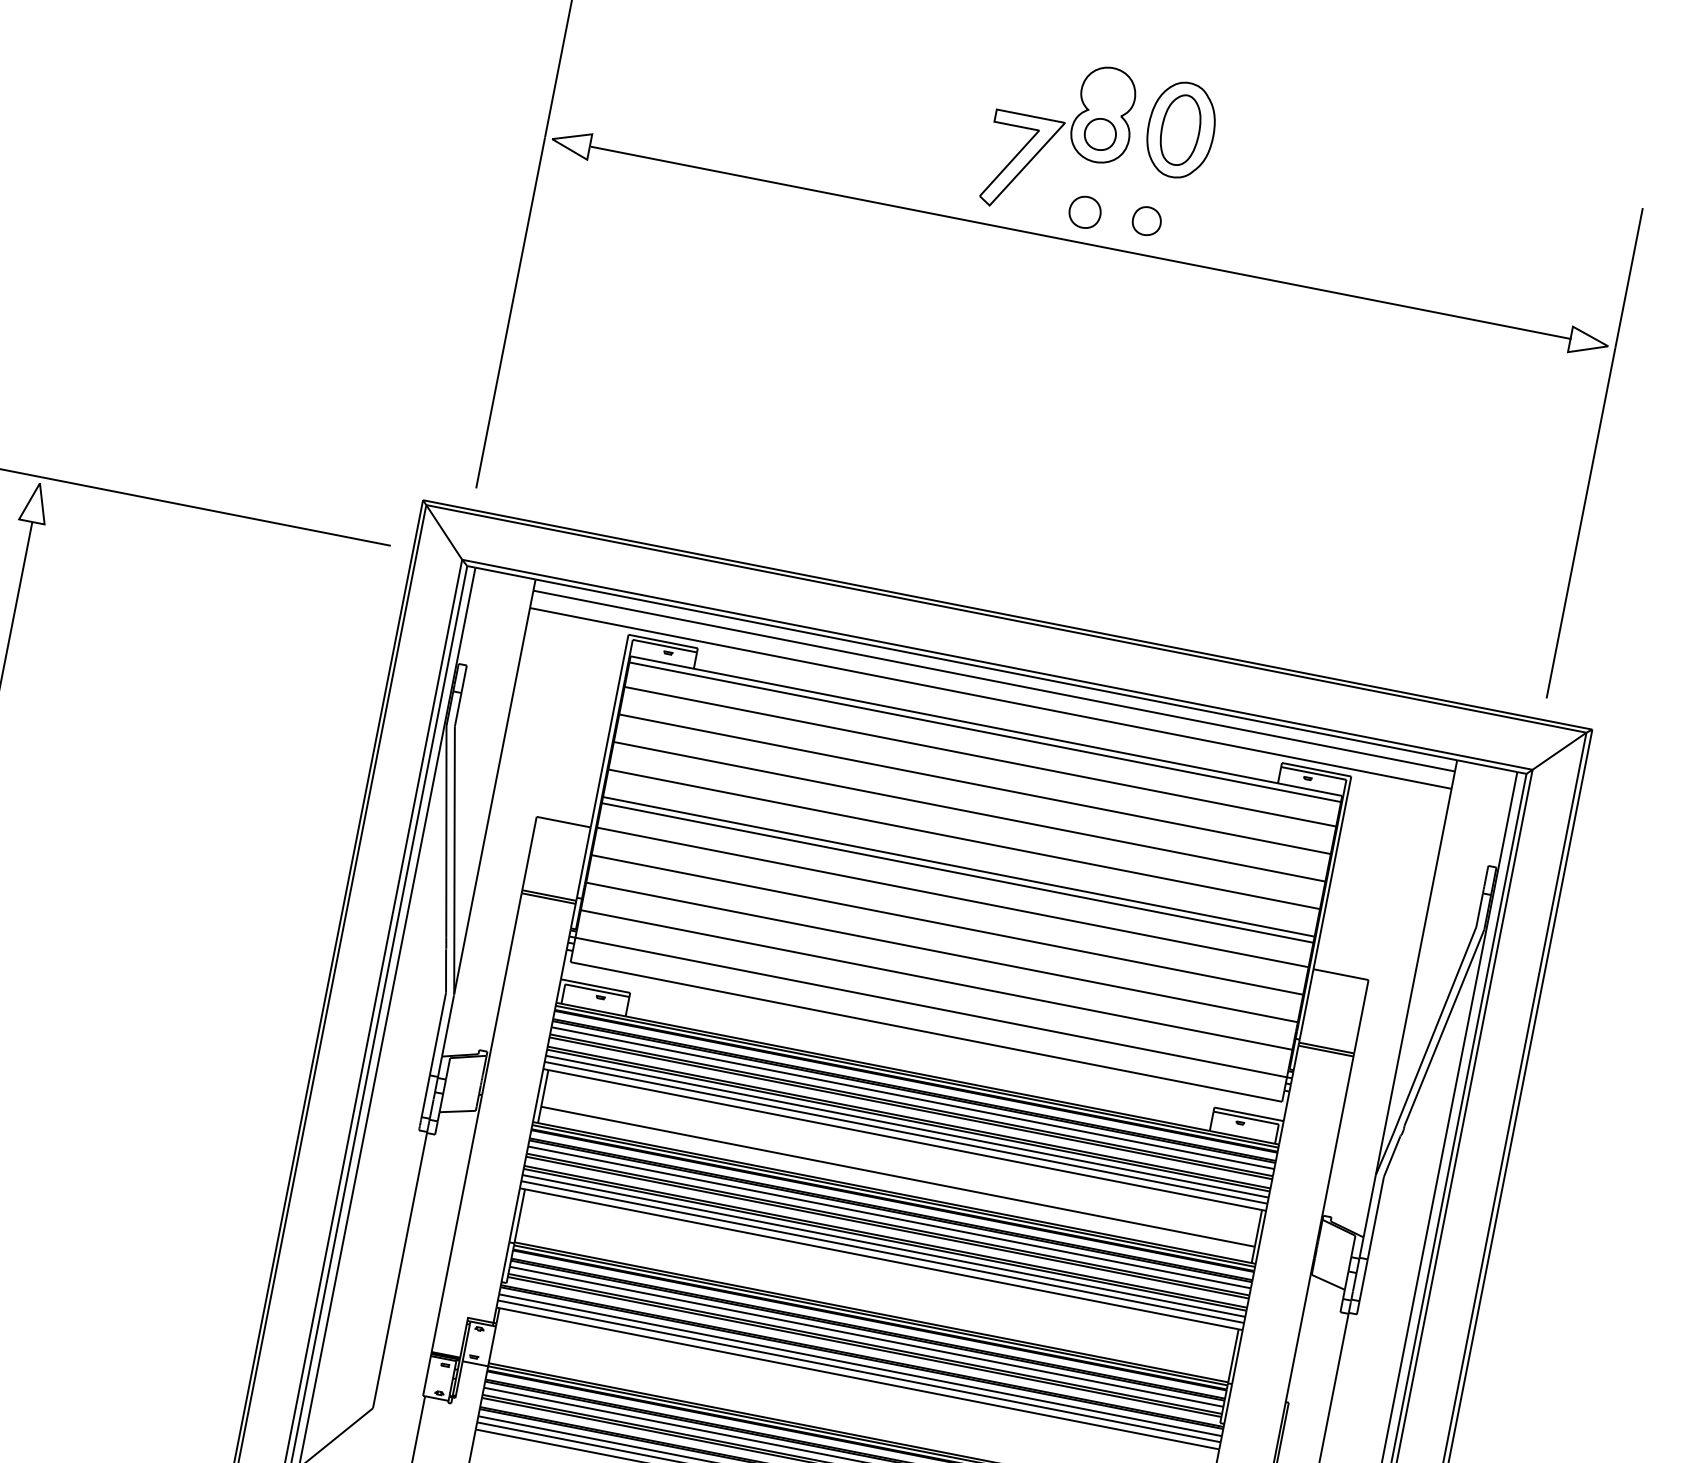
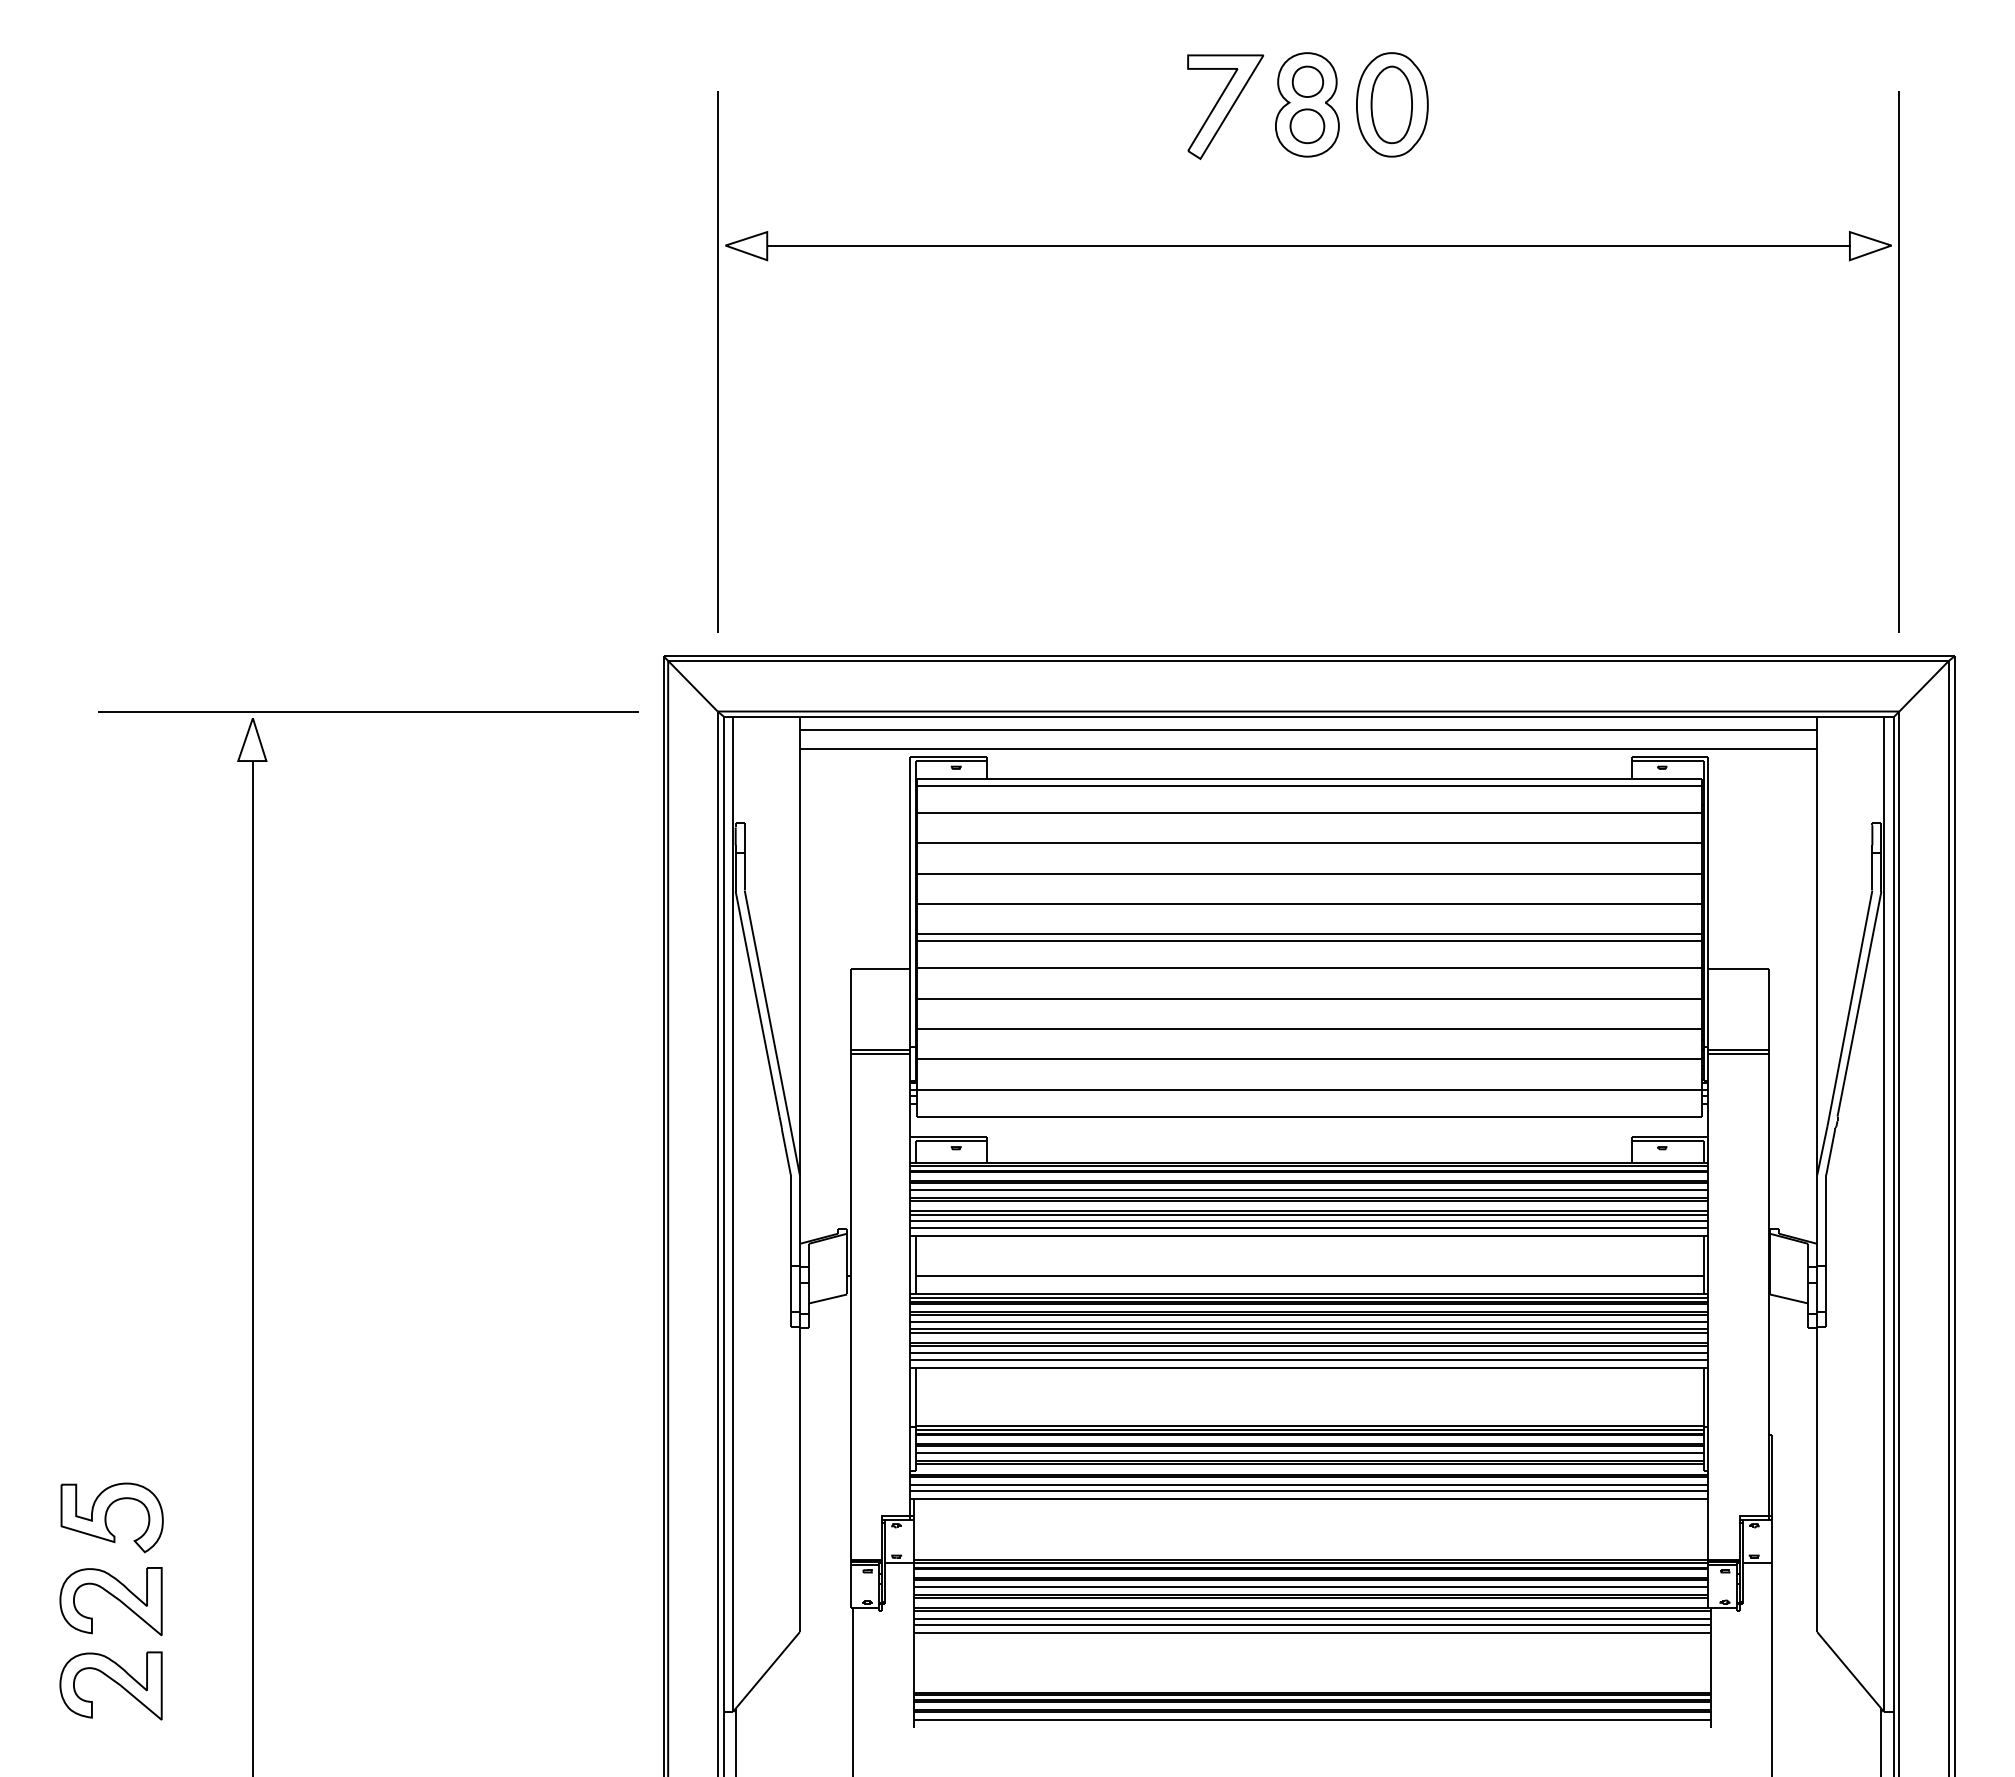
part: (1021, 162) -> (1225, 106), moved
part: (1085, 212) -> (1307, 212), removed
part: (1146, 220) -> (1307, 81), moved

